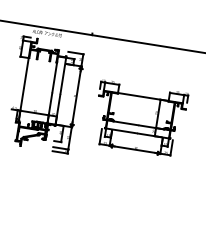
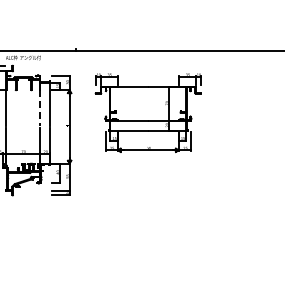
line: (54, 77) -> (40, 108), solid -> dashed
part: (139, 118) -> (147, 112), moved

